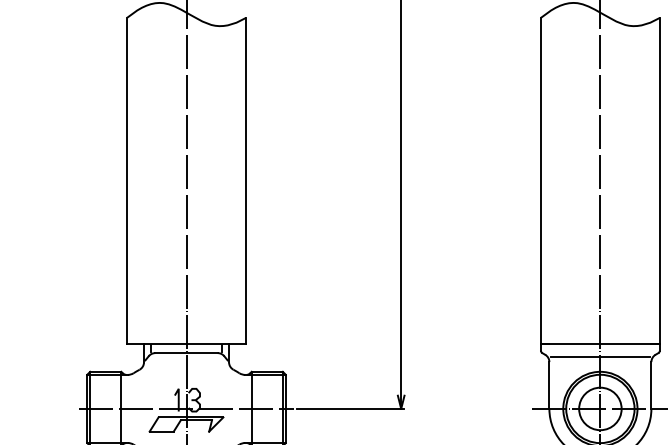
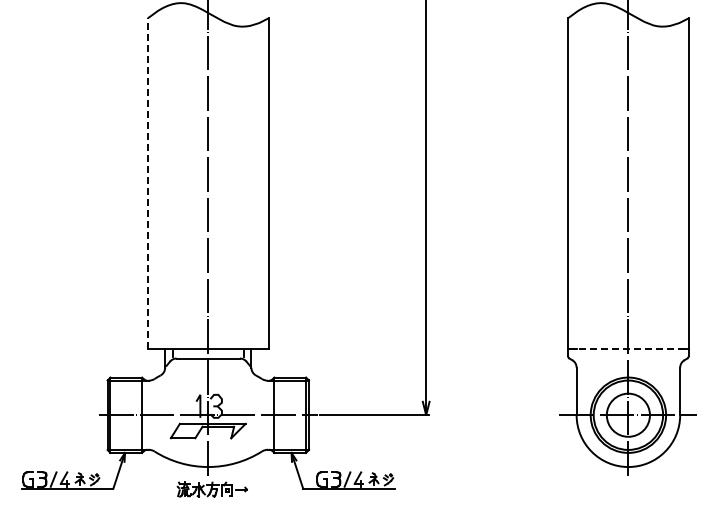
line: (126, 180) -> (147, 183), solid -> dashed
line: (600, 344) -> (628, 349), solid -> dashed
line: (600, 356) -> (628, 362), removed

